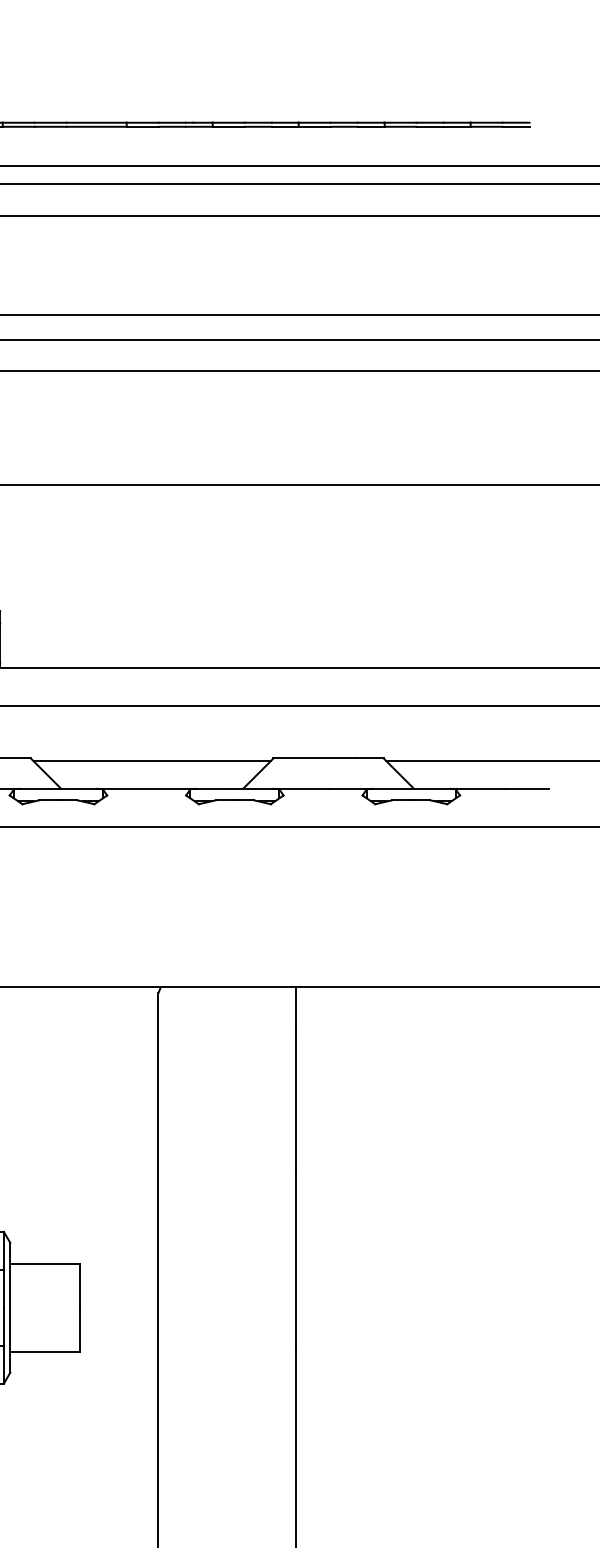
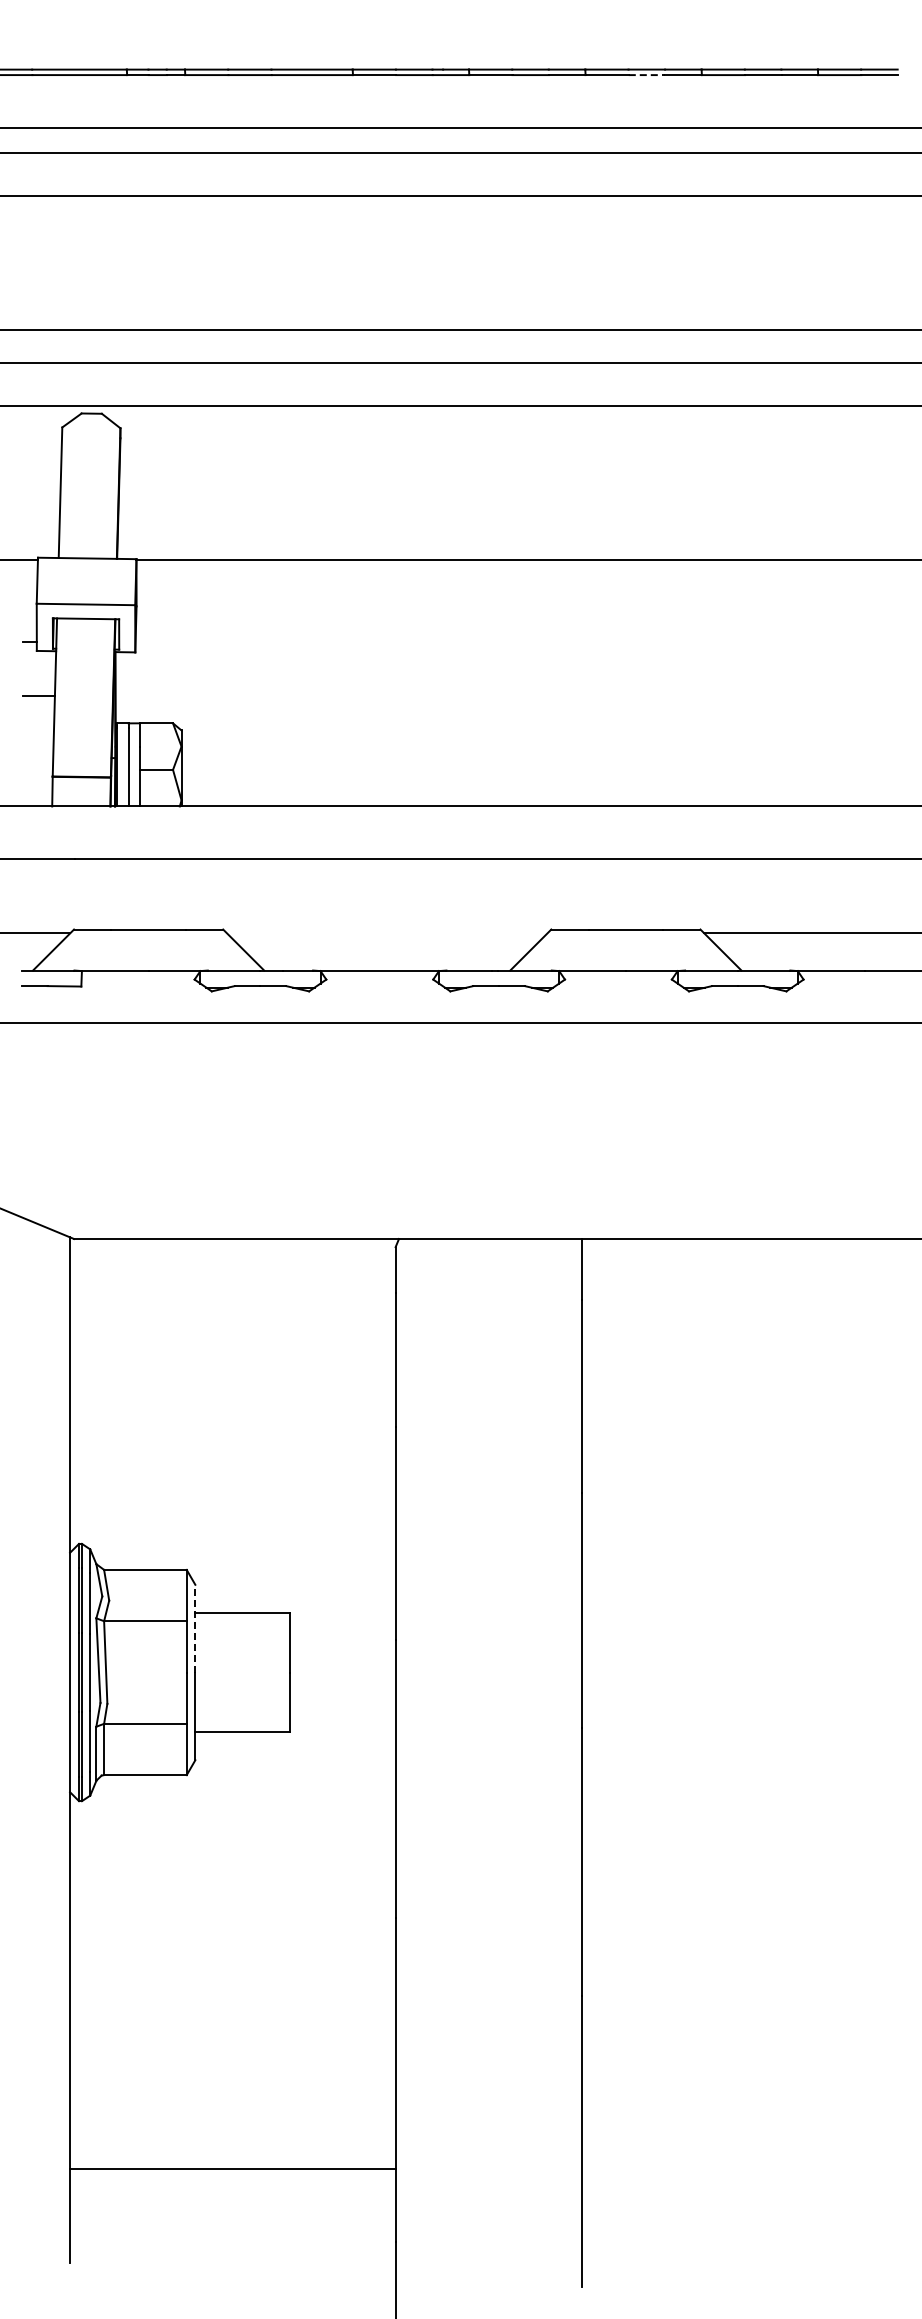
line: (344, 127) -> (647, 75), solid -> dashed
line: (151, 761) -> (386, 933), removed
line: (10, 1275) -> (195, 1628), solid -> dashed

